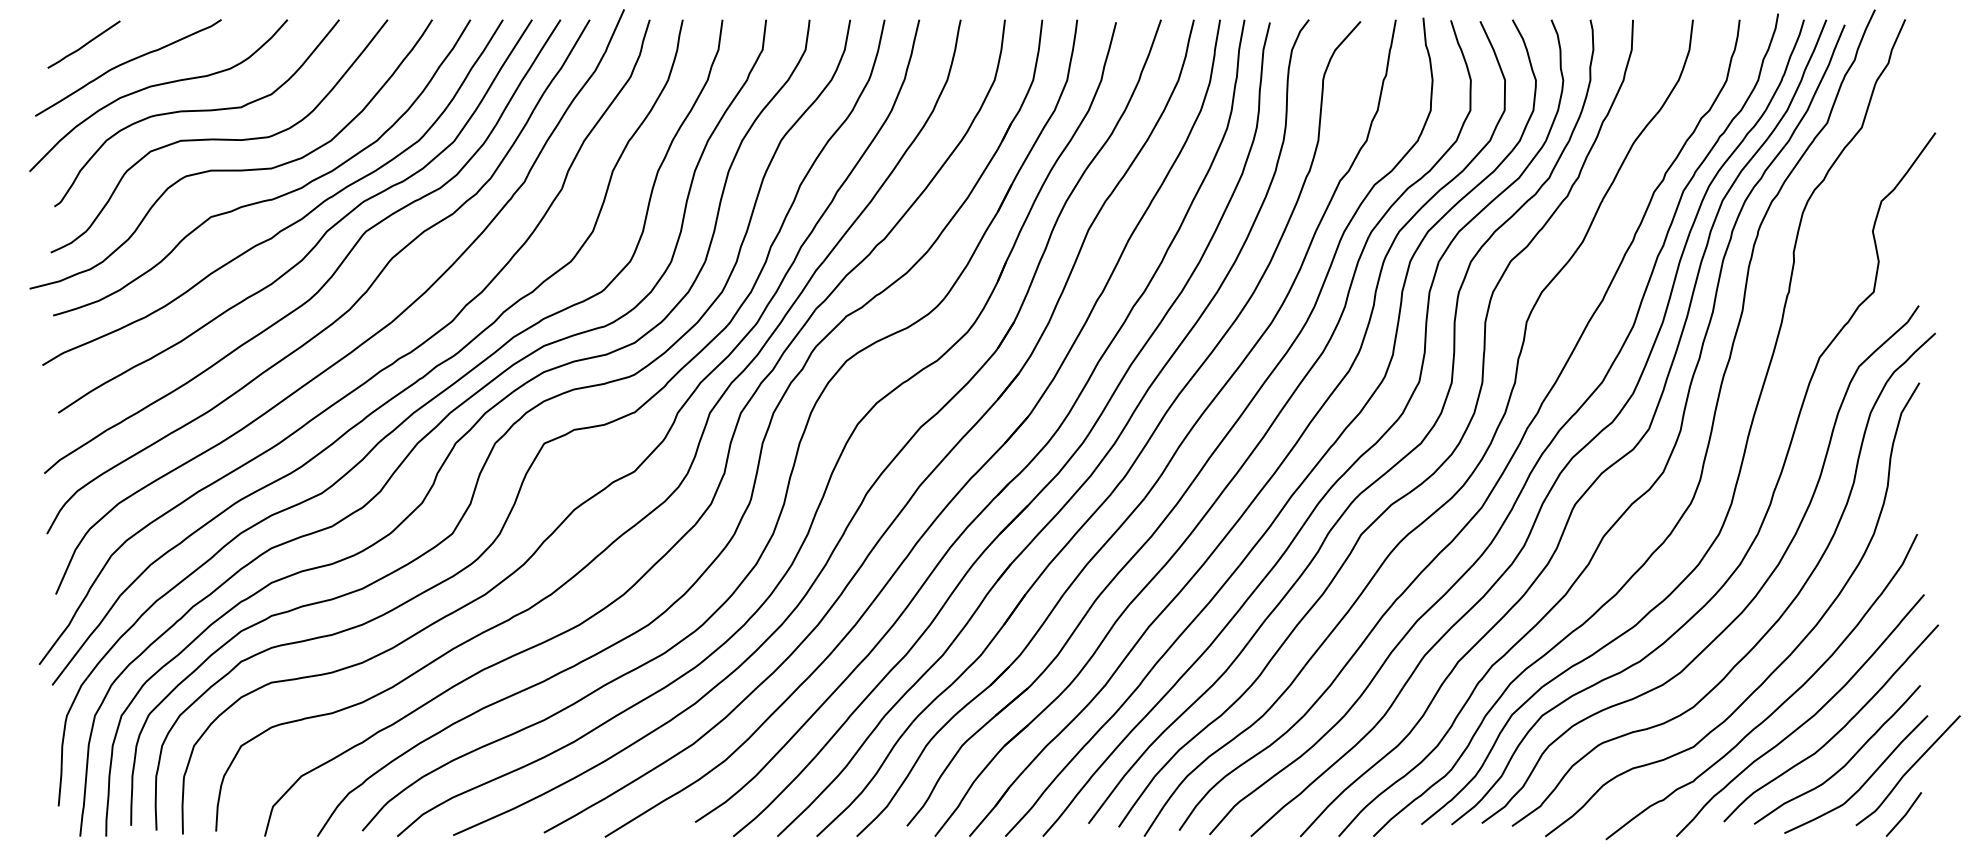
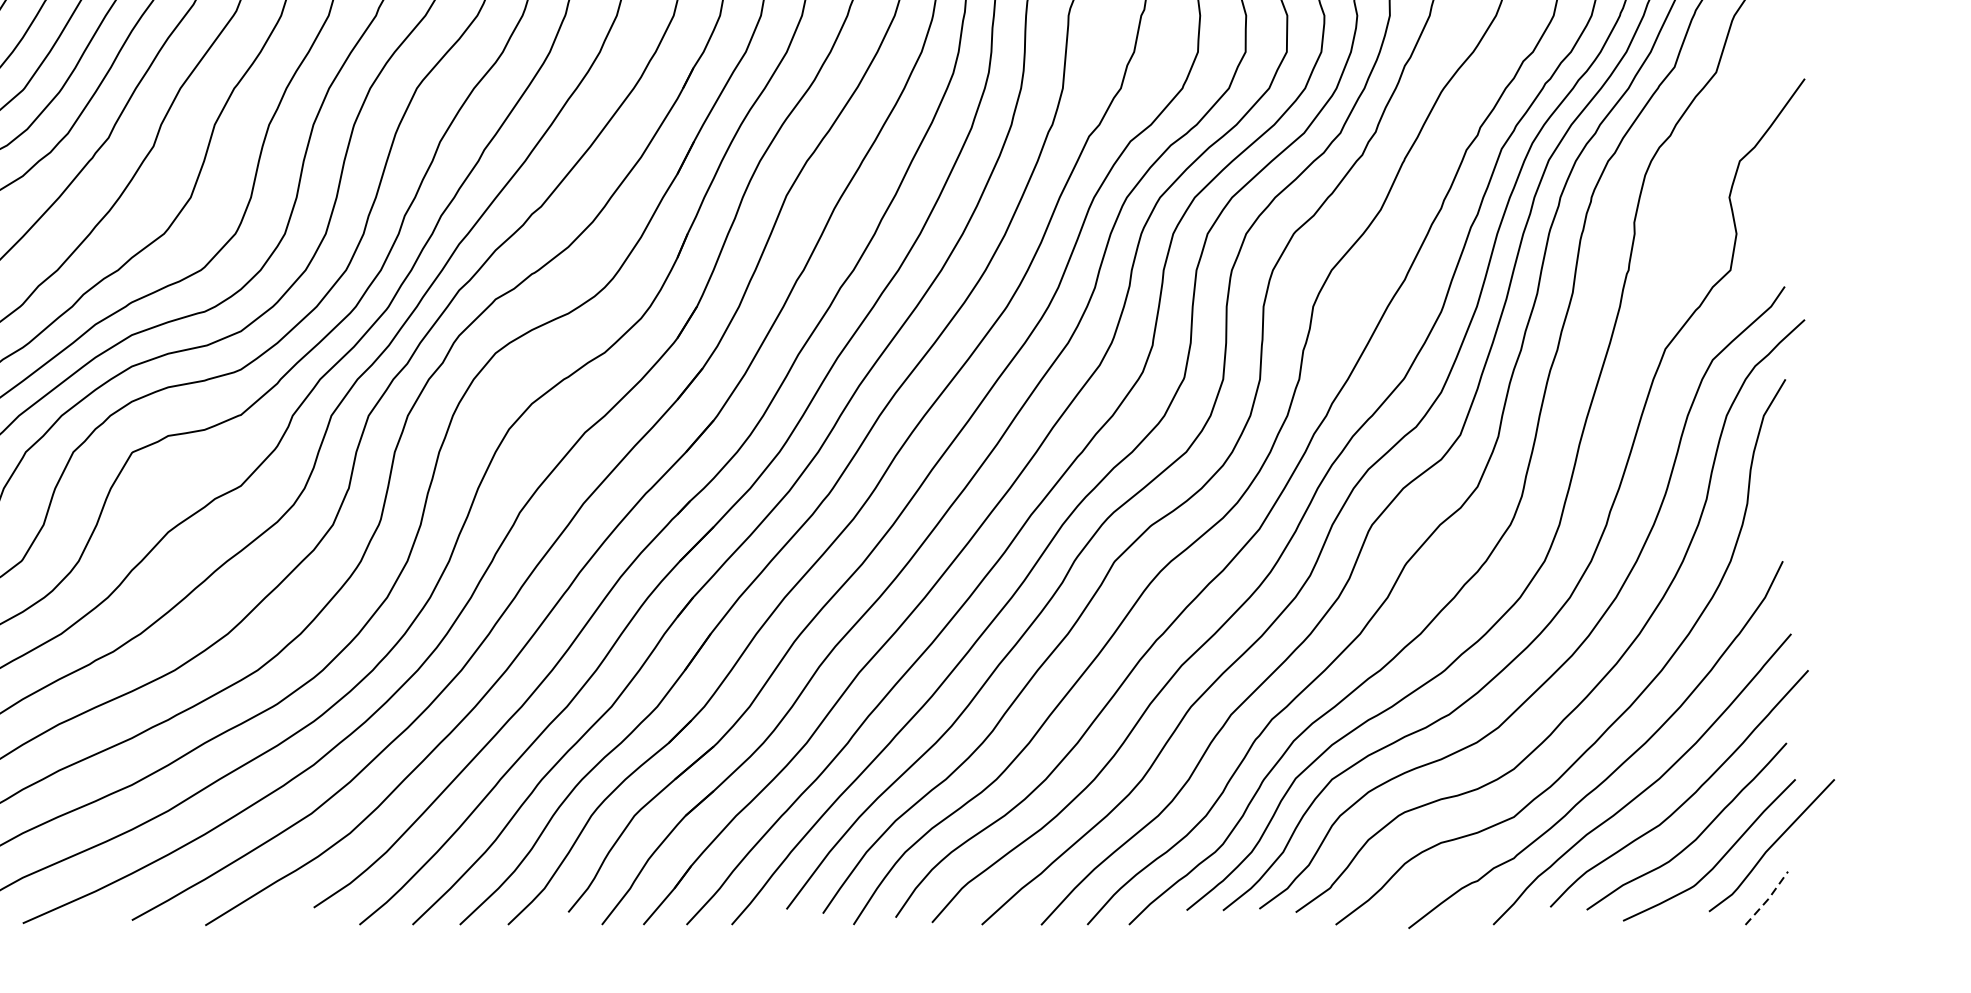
line: (1905, 815) -> (1768, 899), solid -> dashed

